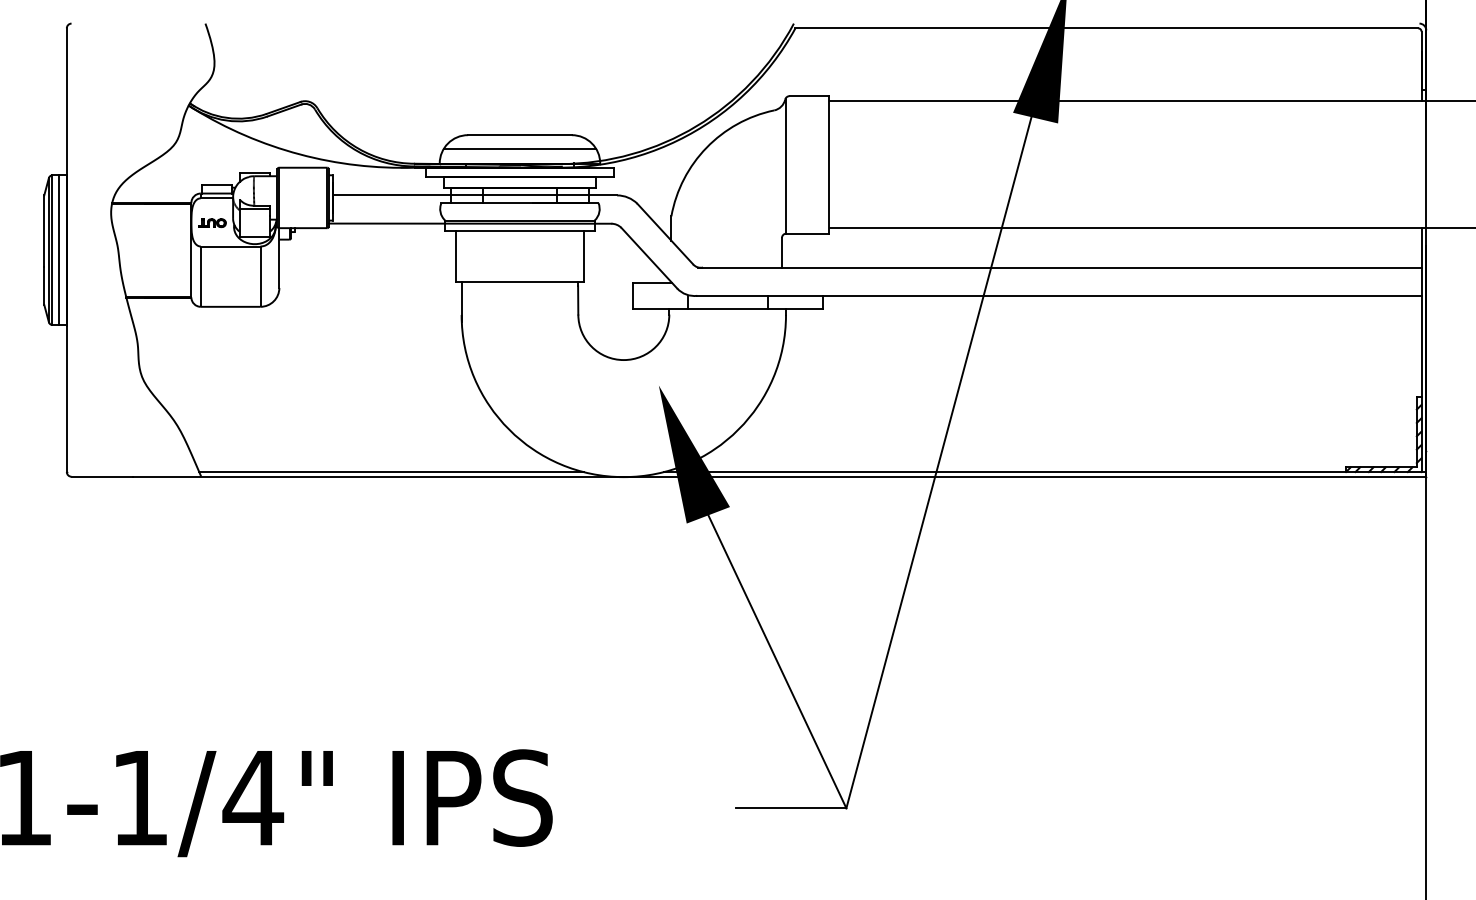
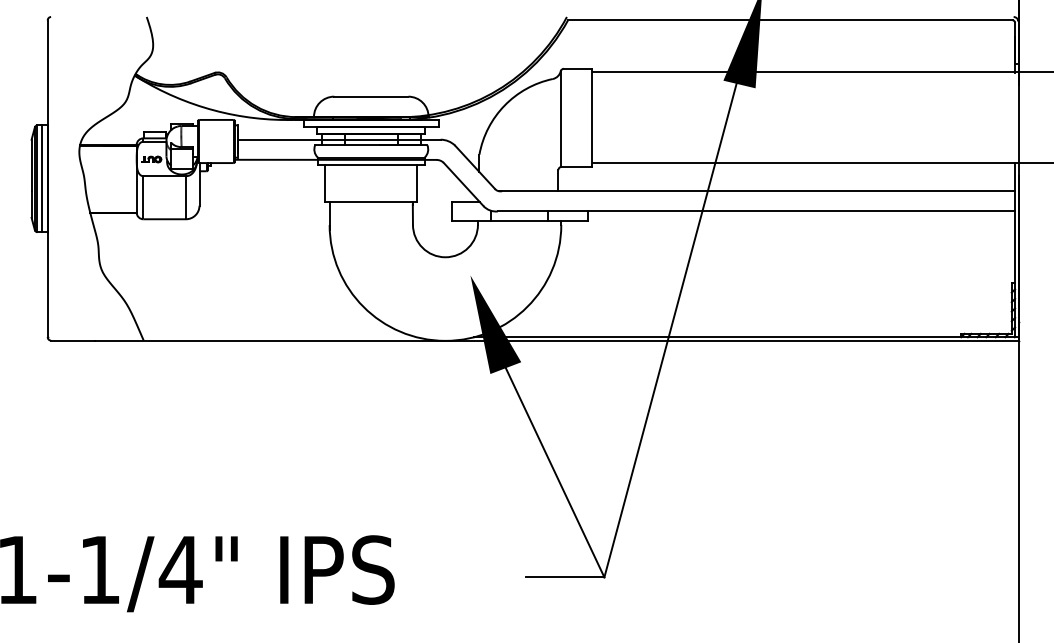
line: (519, 149) -> (370, 106), removed
line: (391, 472) -> (279, 337), removed

